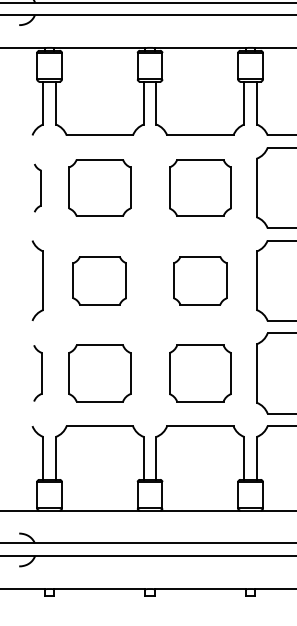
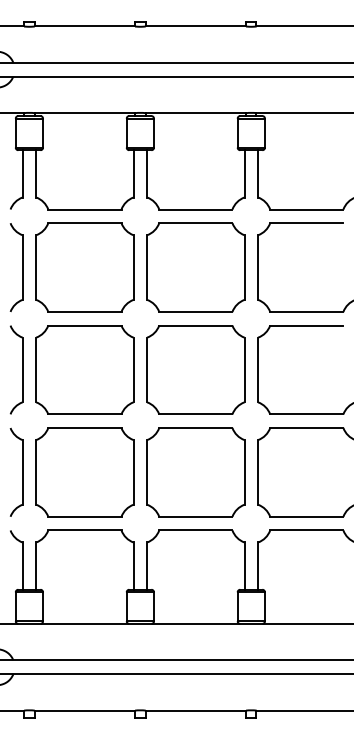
part: (37, 187) -> (16, 267), size x1.67
part: (99, 187) -> (84, 267), size x1.43
part: (200, 187) -> (195, 267), size x1.43
part: (99, 280) -> (84, 369), size x1.67
part: (200, 280) -> (195, 369), size x1.67
part: (37, 372) -> (16, 471), size x1.43
part: (99, 373) -> (84, 472), size x1.43
part: (200, 373) -> (195, 472), size x1.43

